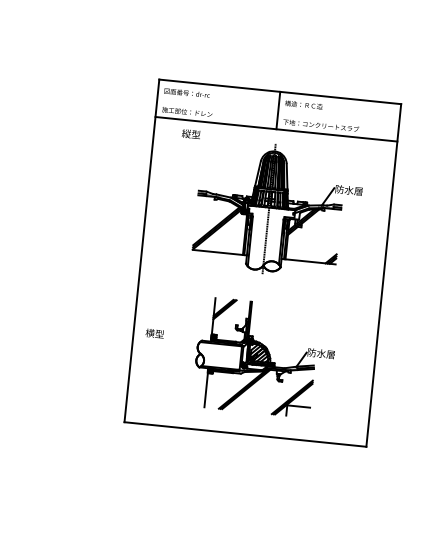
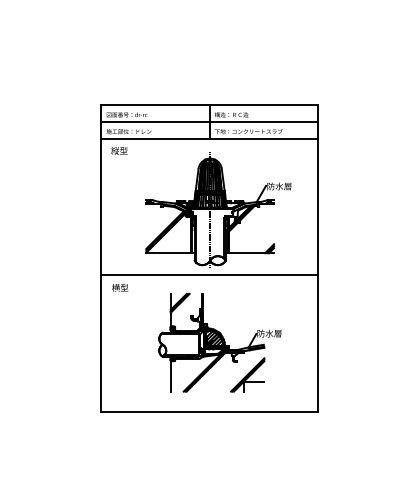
line: (278, 111) -> (209, 122), added
text: (191, 133) -> (119, 150), moved
line: (260, 281) -> (209, 275), added
text: (155, 333) -> (120, 287), moved

